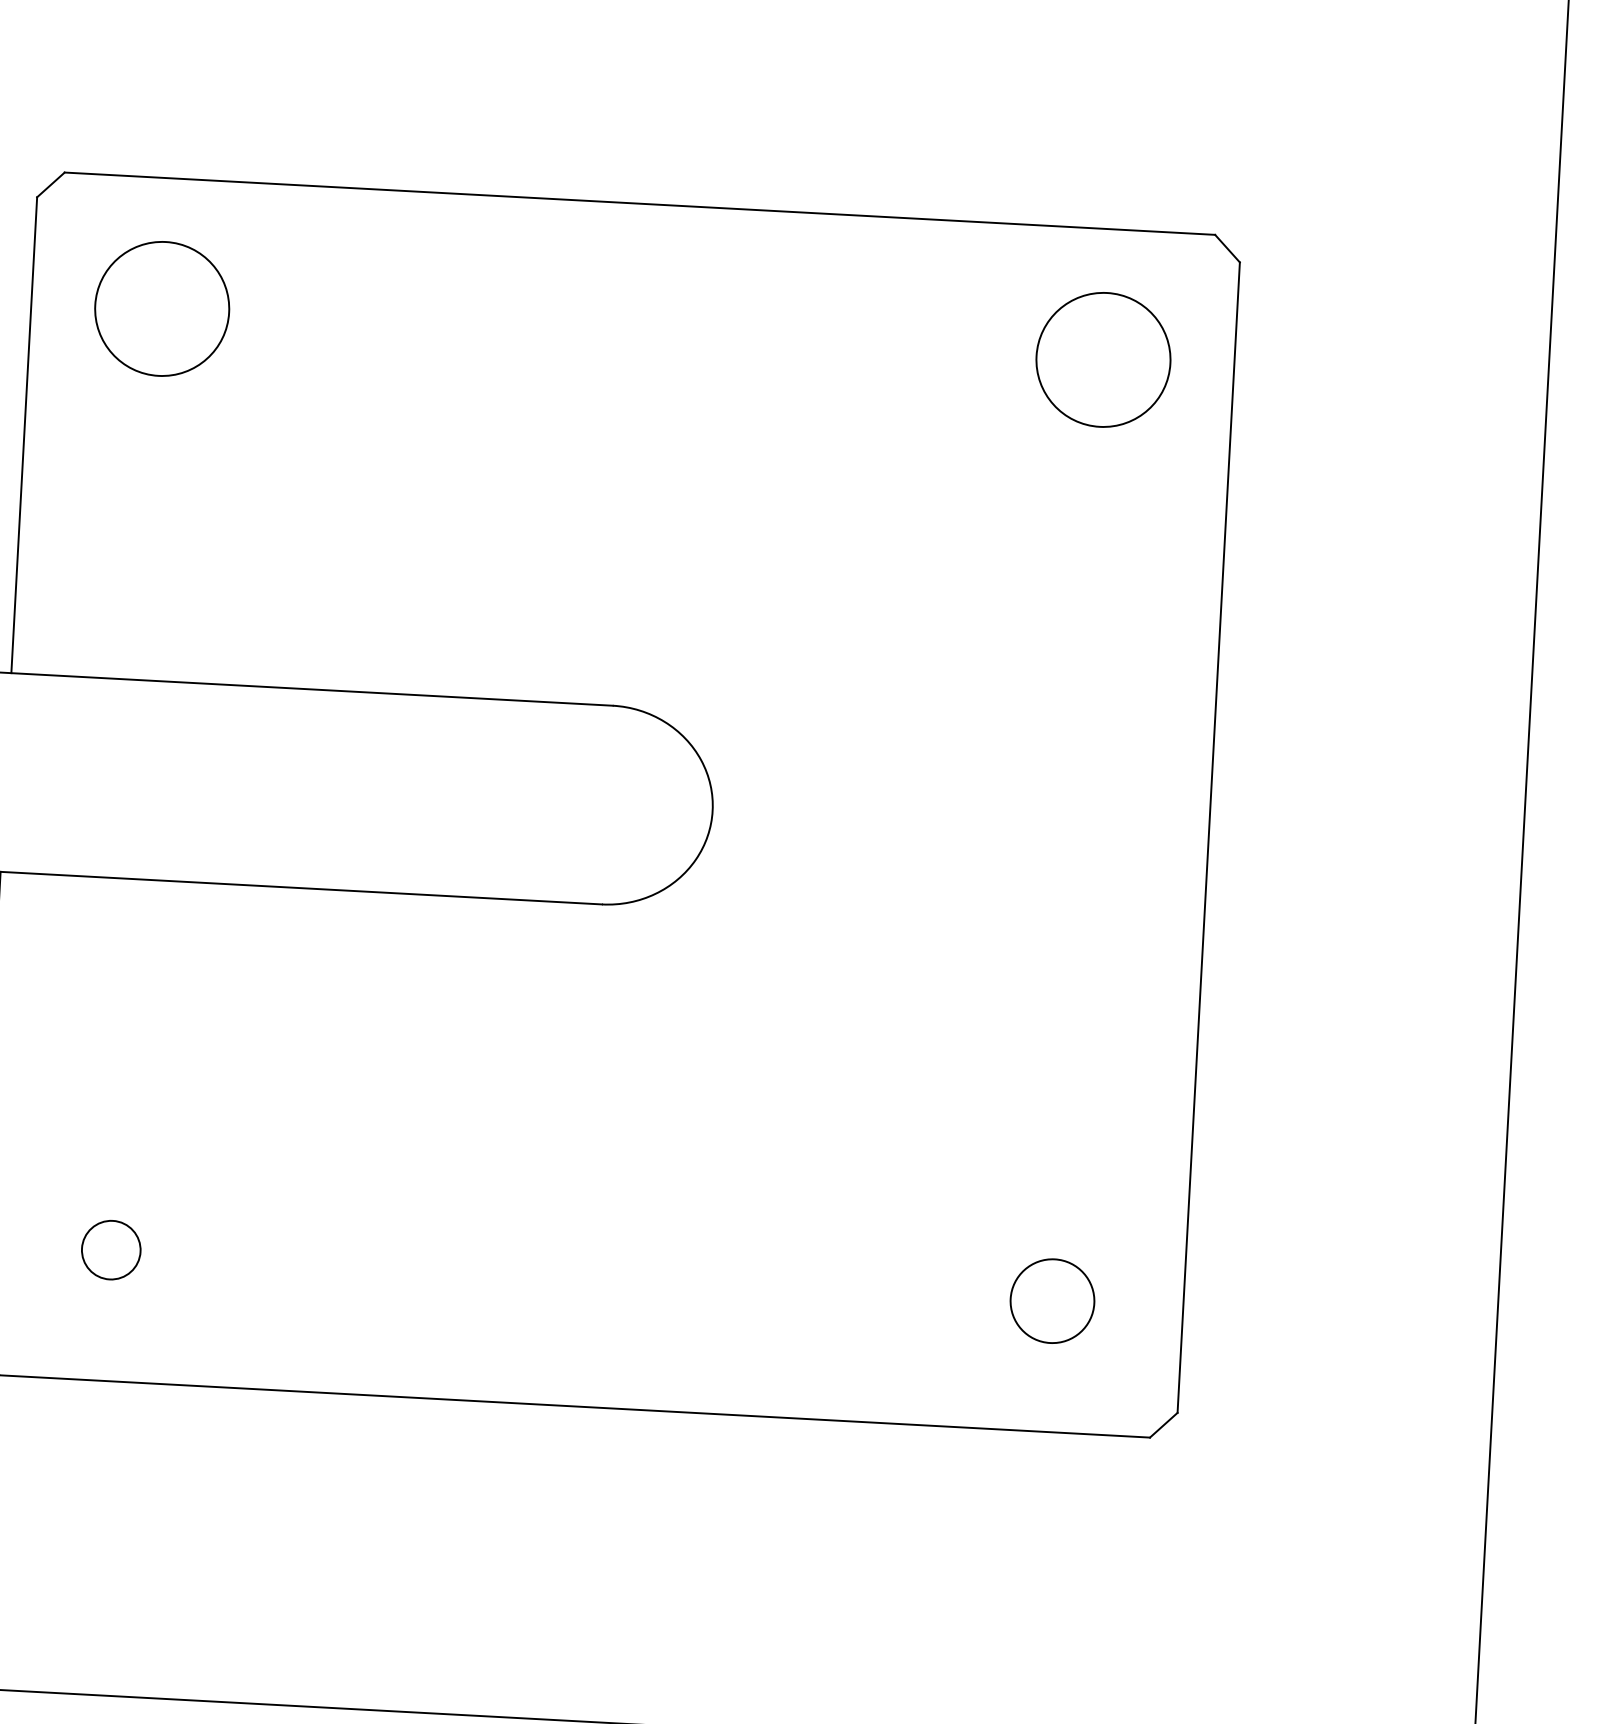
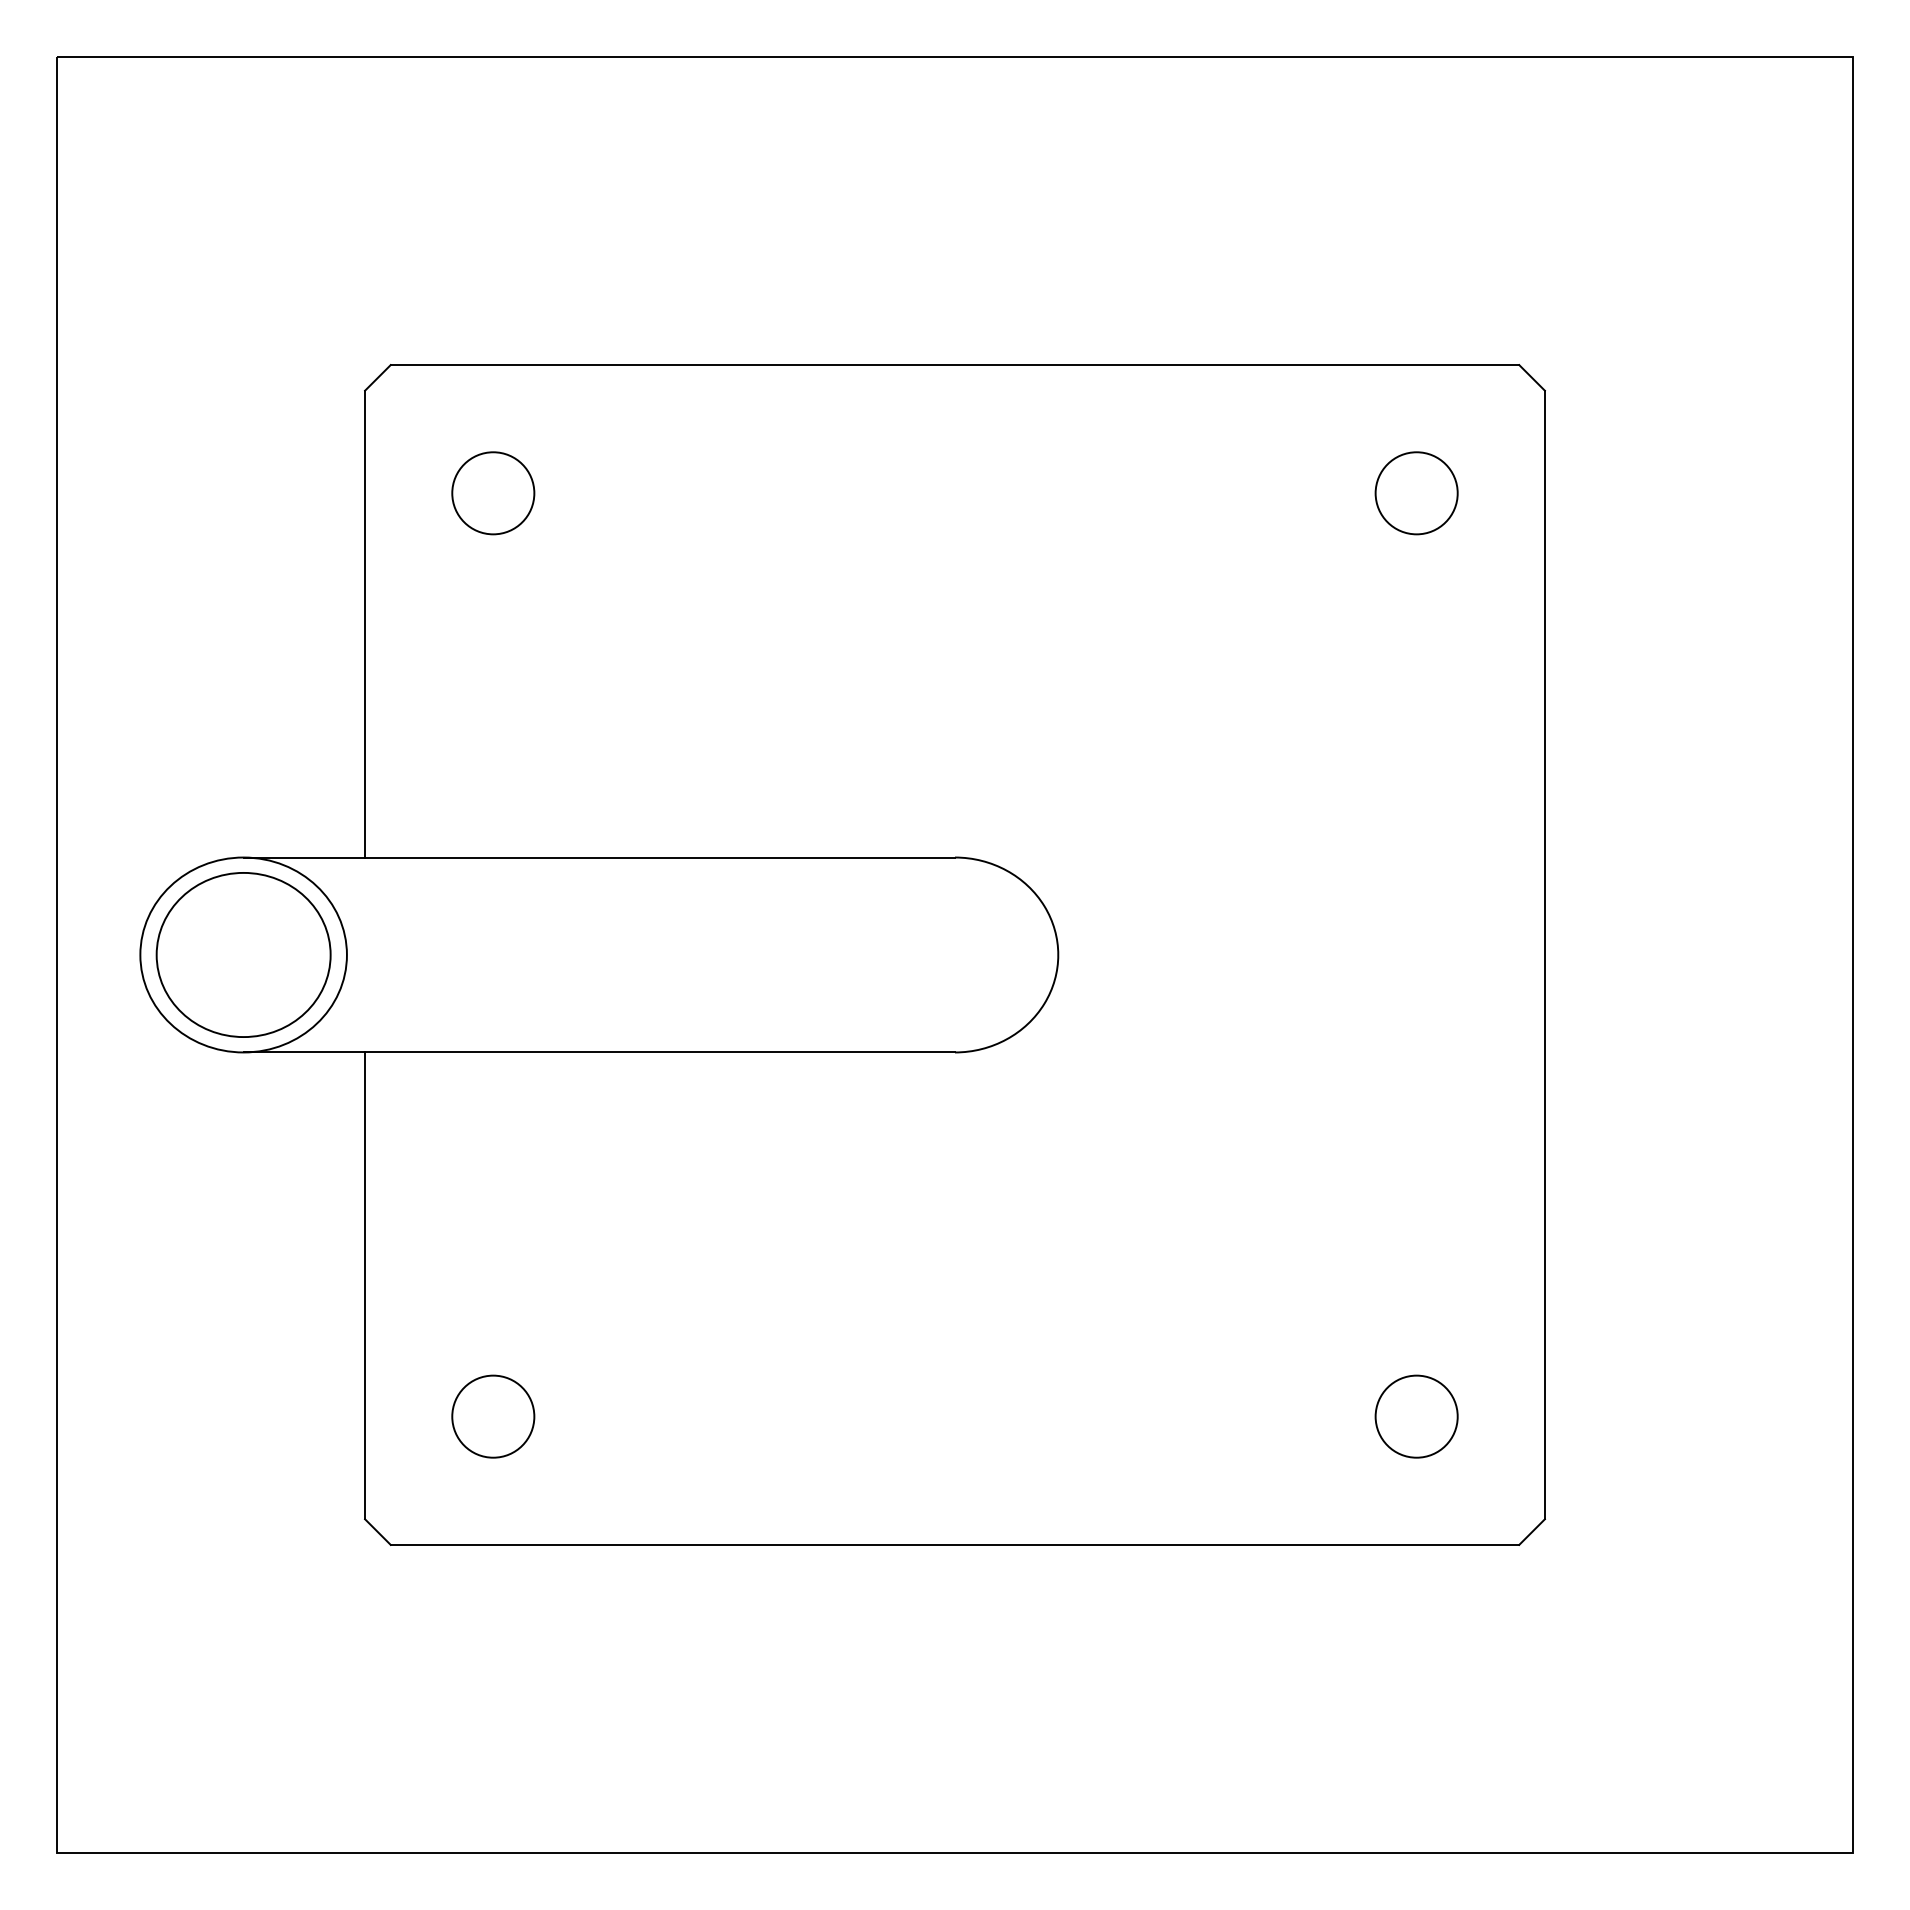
circle: (162, 309) -> (493, 493), size x0.62
circle: (1103, 360) -> (1416, 493), size x0.62
circle: (111, 1250) -> (493, 1416), size x1.43

